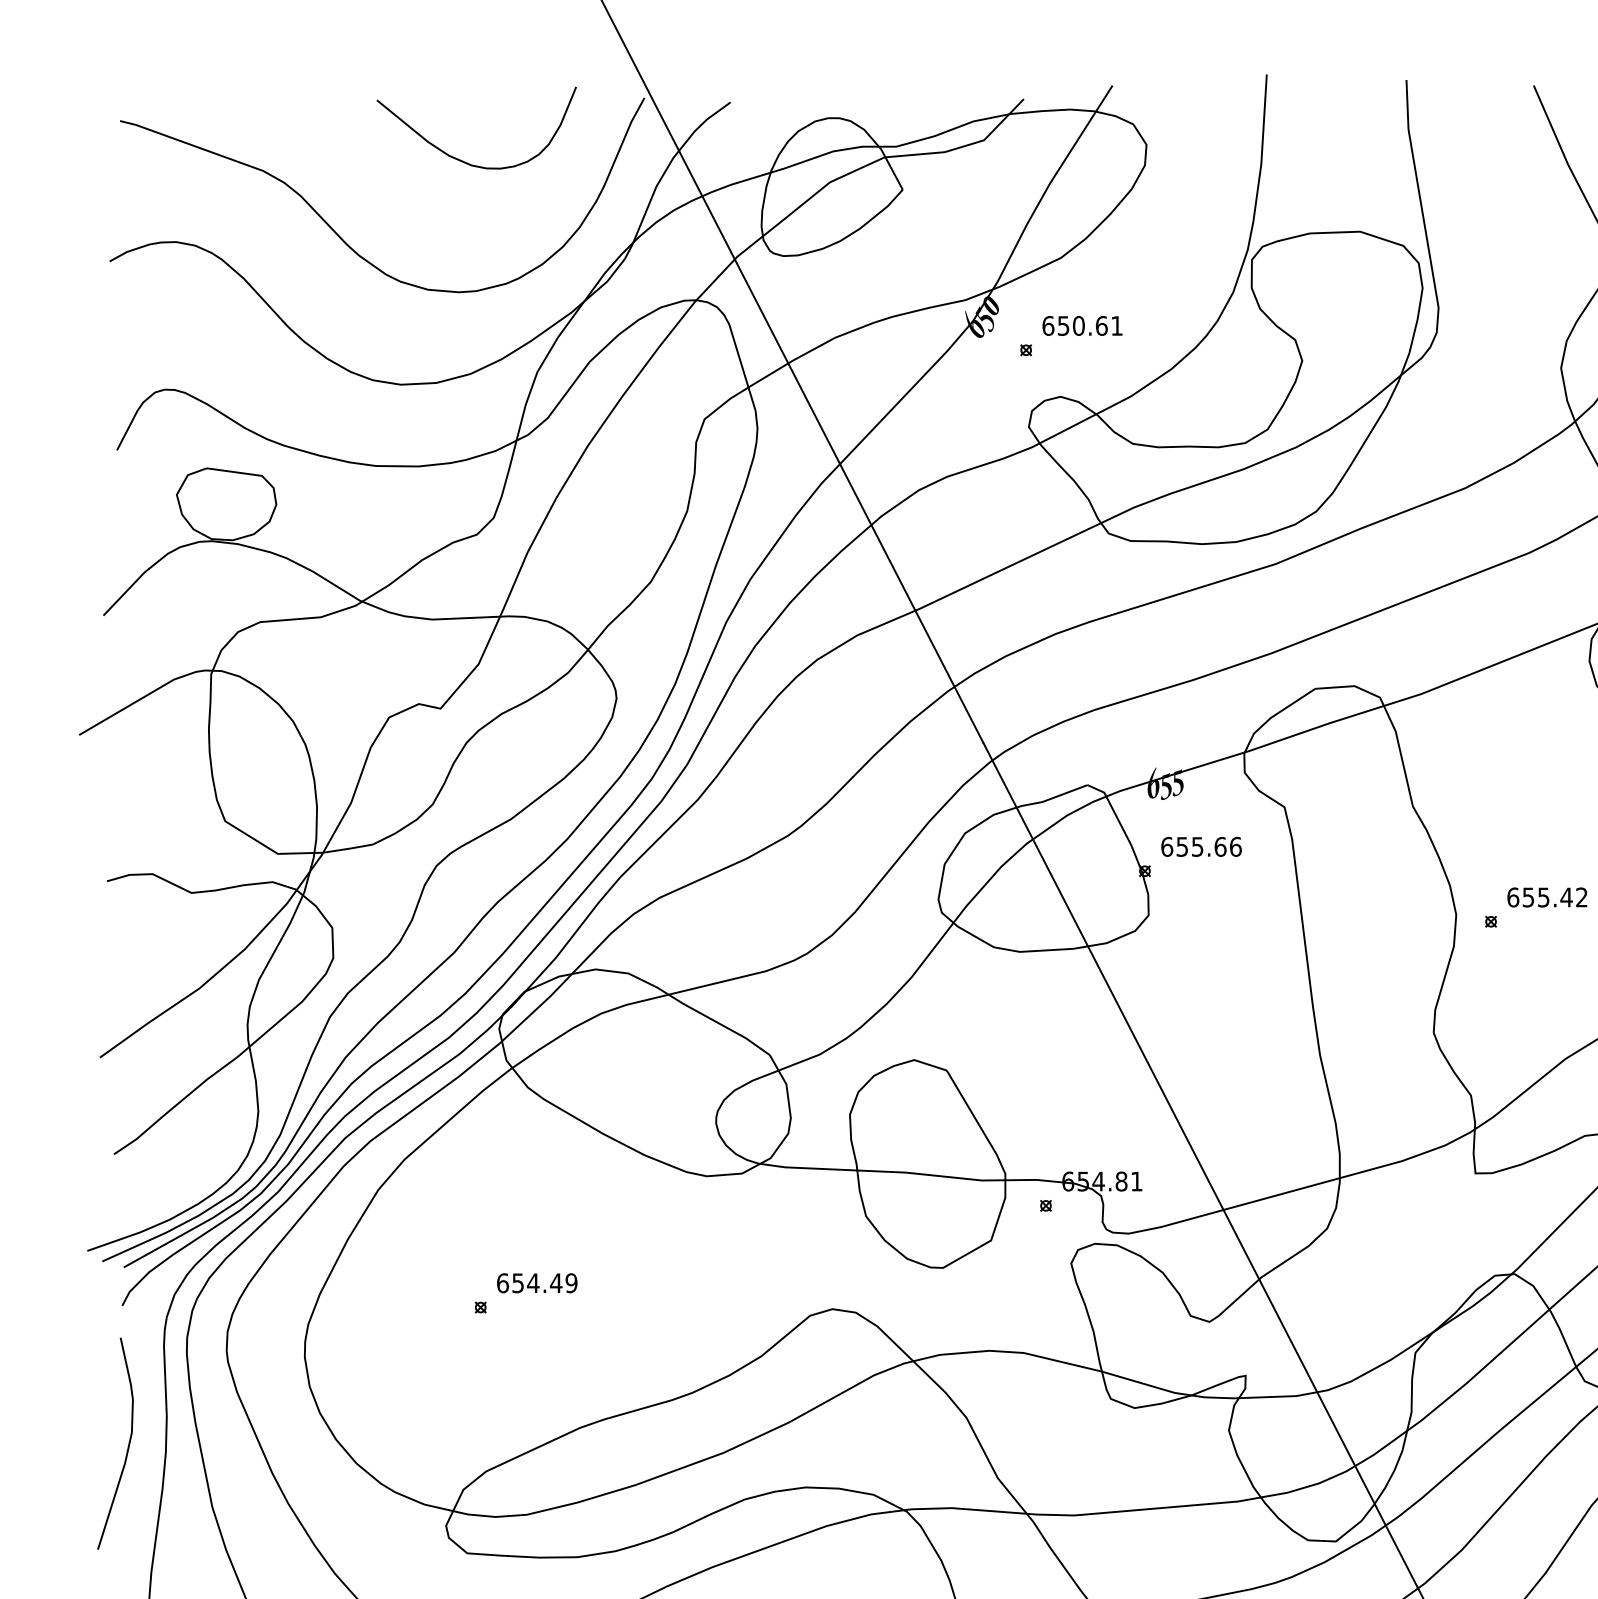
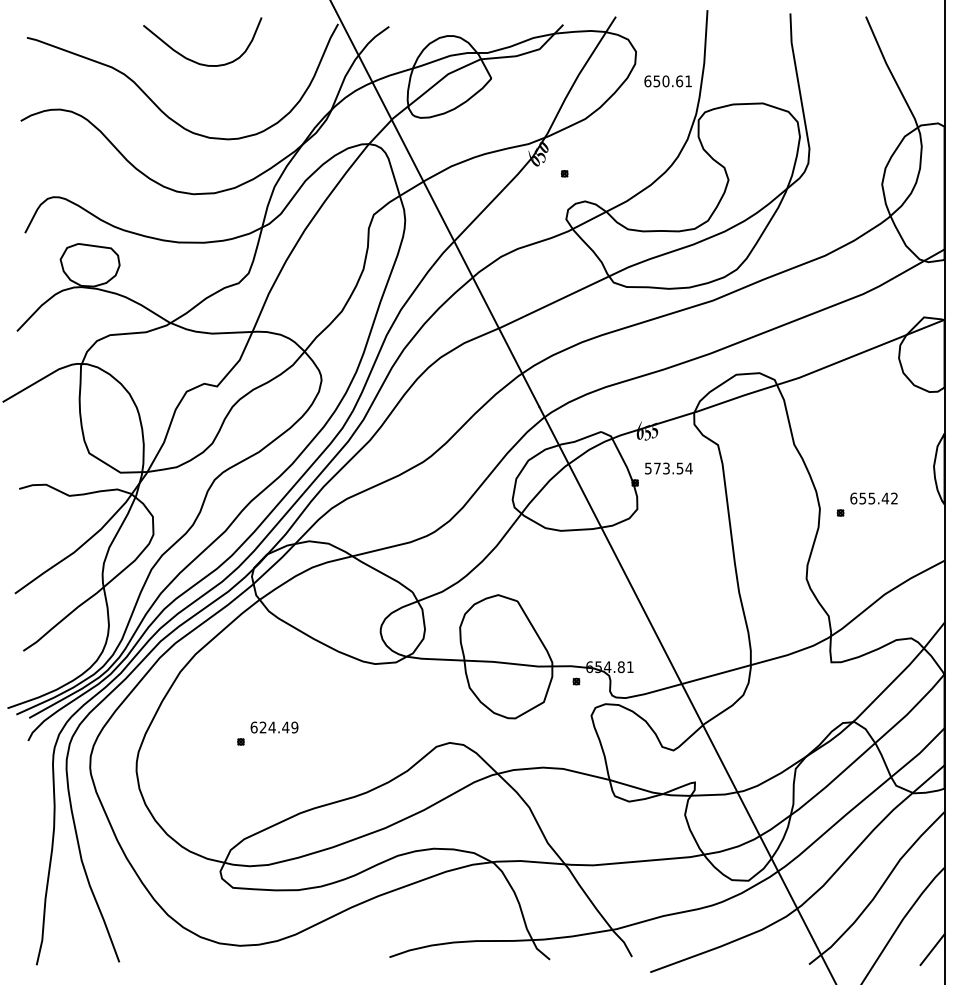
curve: (463, 159) -> (194, 60), moved
text: (1081, 326) -> (667, 81), moved
text: (1201, 846) -> (668, 468), 655.66 -> 573.54
text: (516, 1283) -> (262, 727), 654.49 -> 624.49
curve: (127, 1443) -> (31, 822), removed

